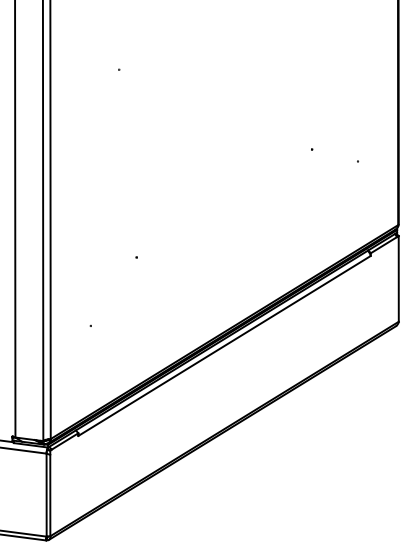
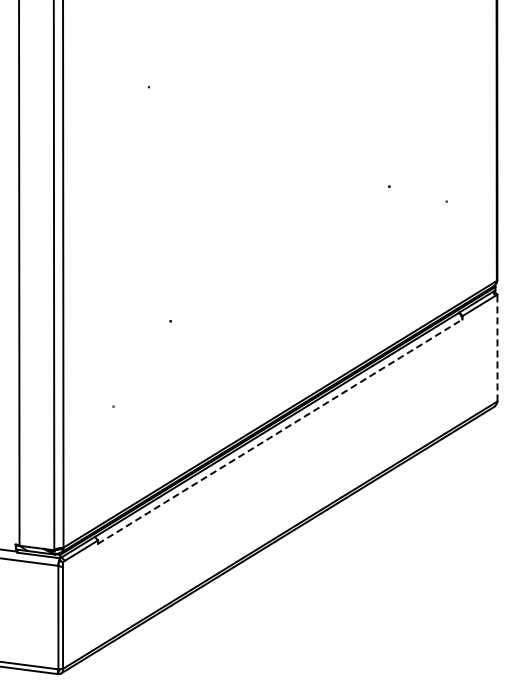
line: (398, 278) -> (497, 347), solid -> dashed
line: (224, 345) -> (280, 431), solid -> dashed

